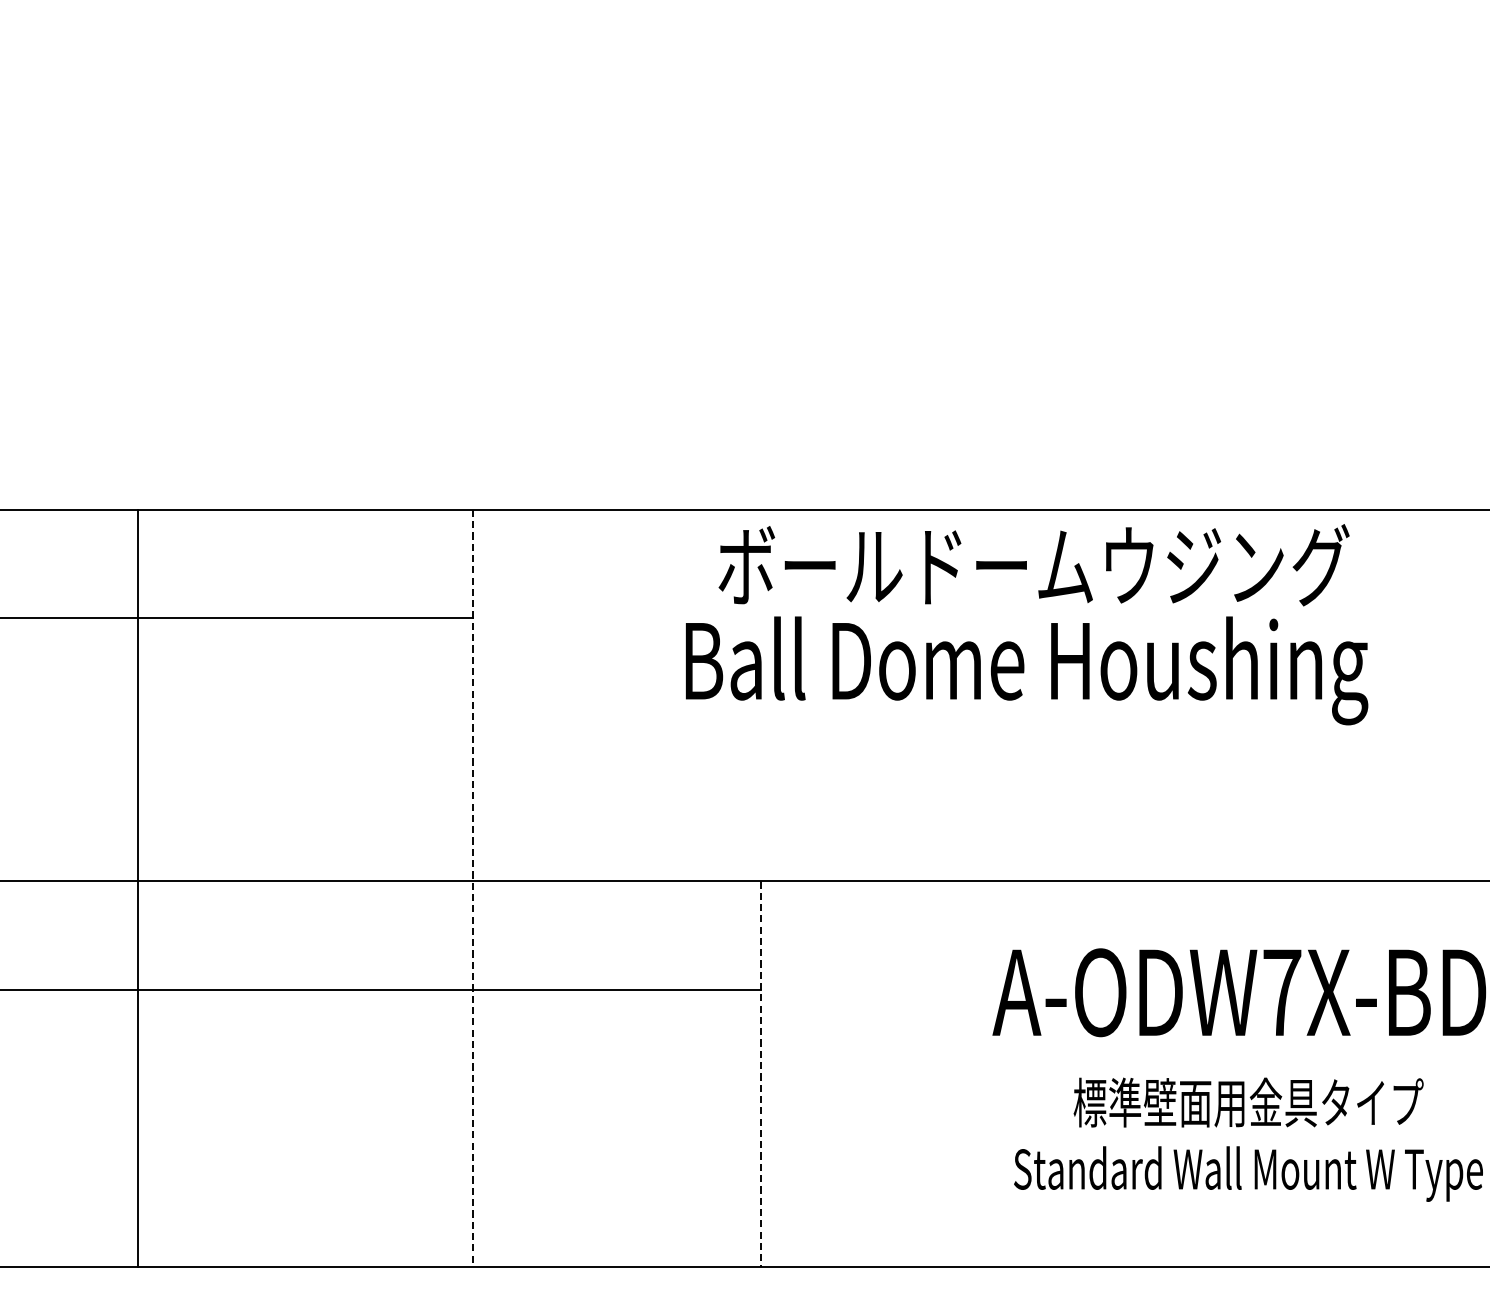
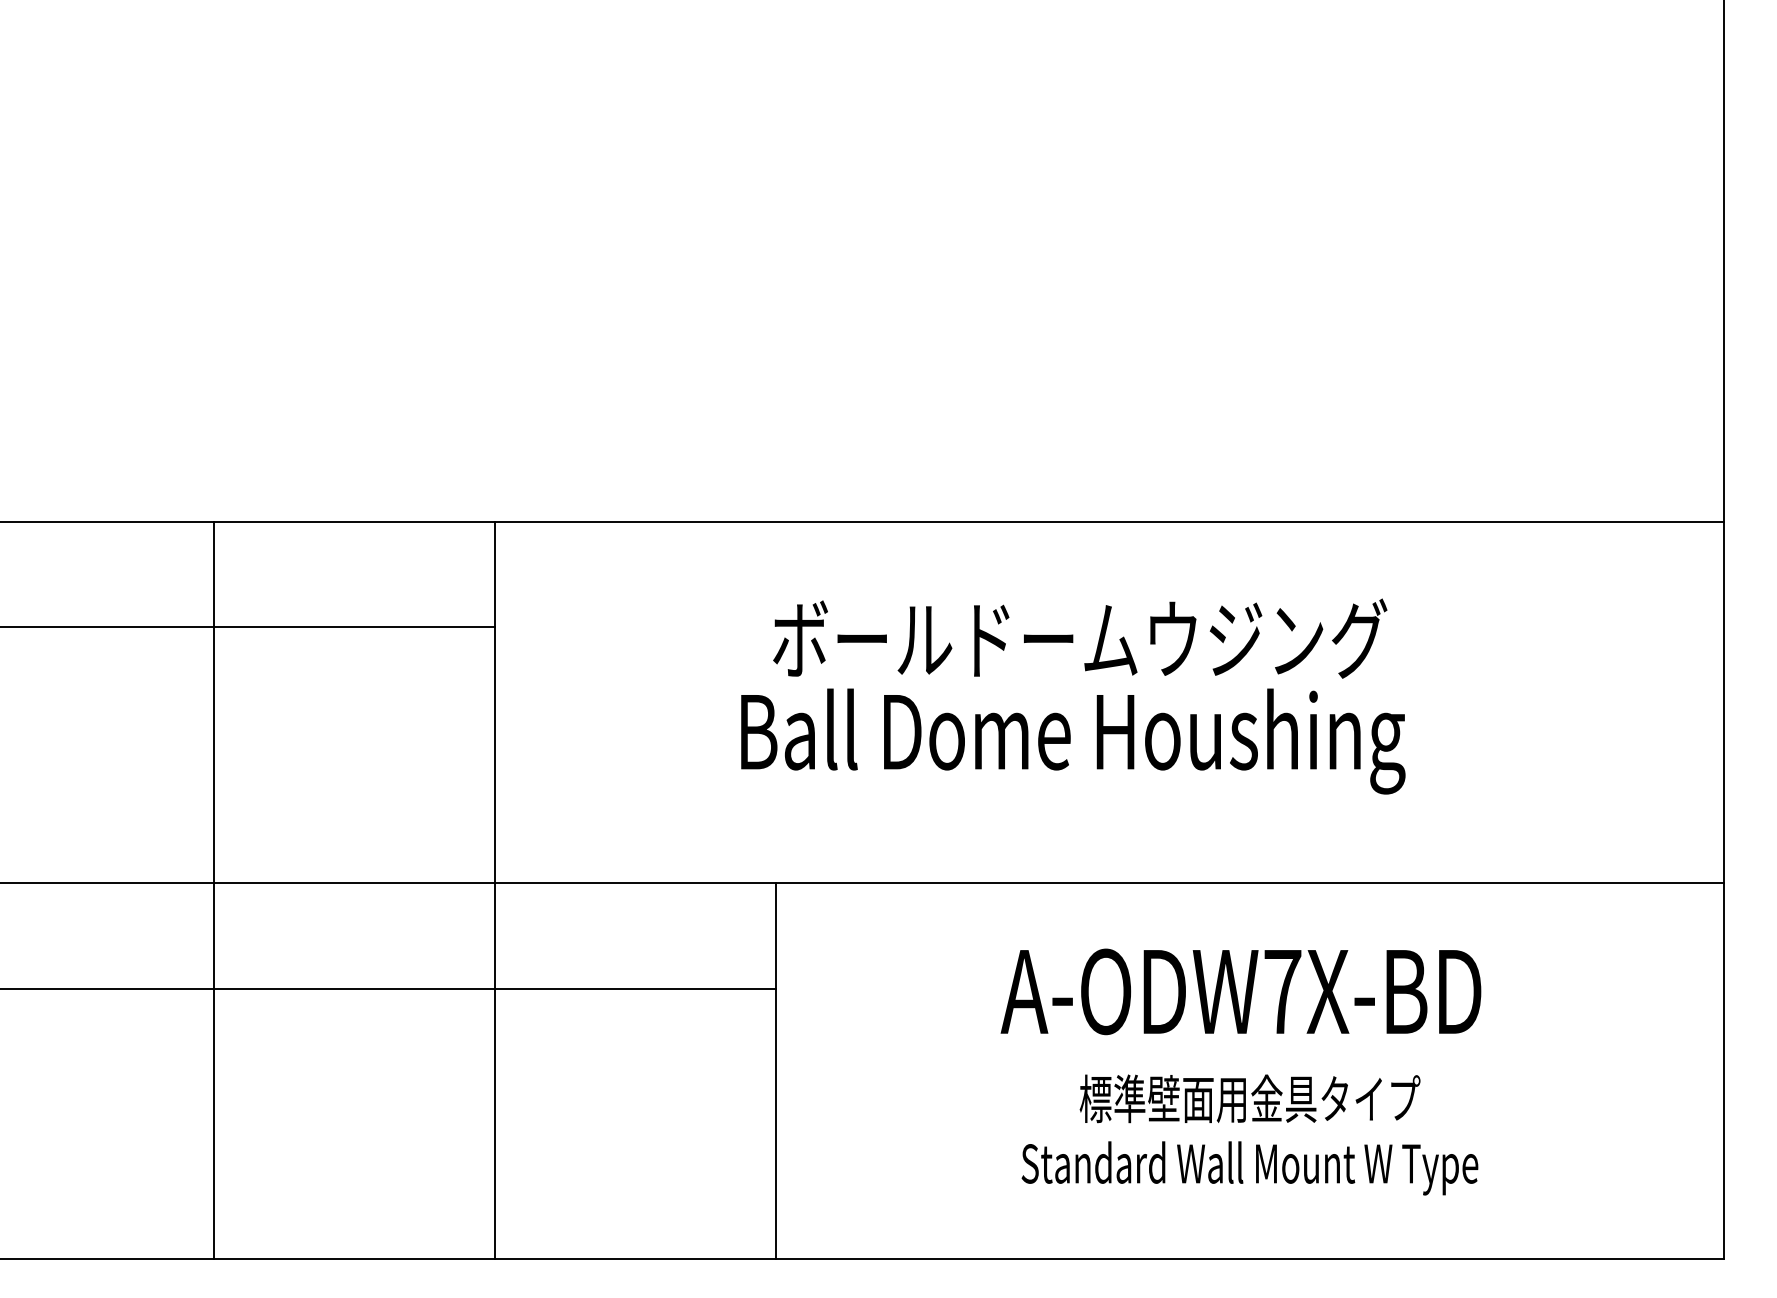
text: (1027, 624) -> (1073, 696), moved
line: (137, 888) -> (213, 890), moved
line: (472, 888) -> (494, 890), dashed -> solid
line: (761, 1074) -> (775, 1071), dashed -> solid

